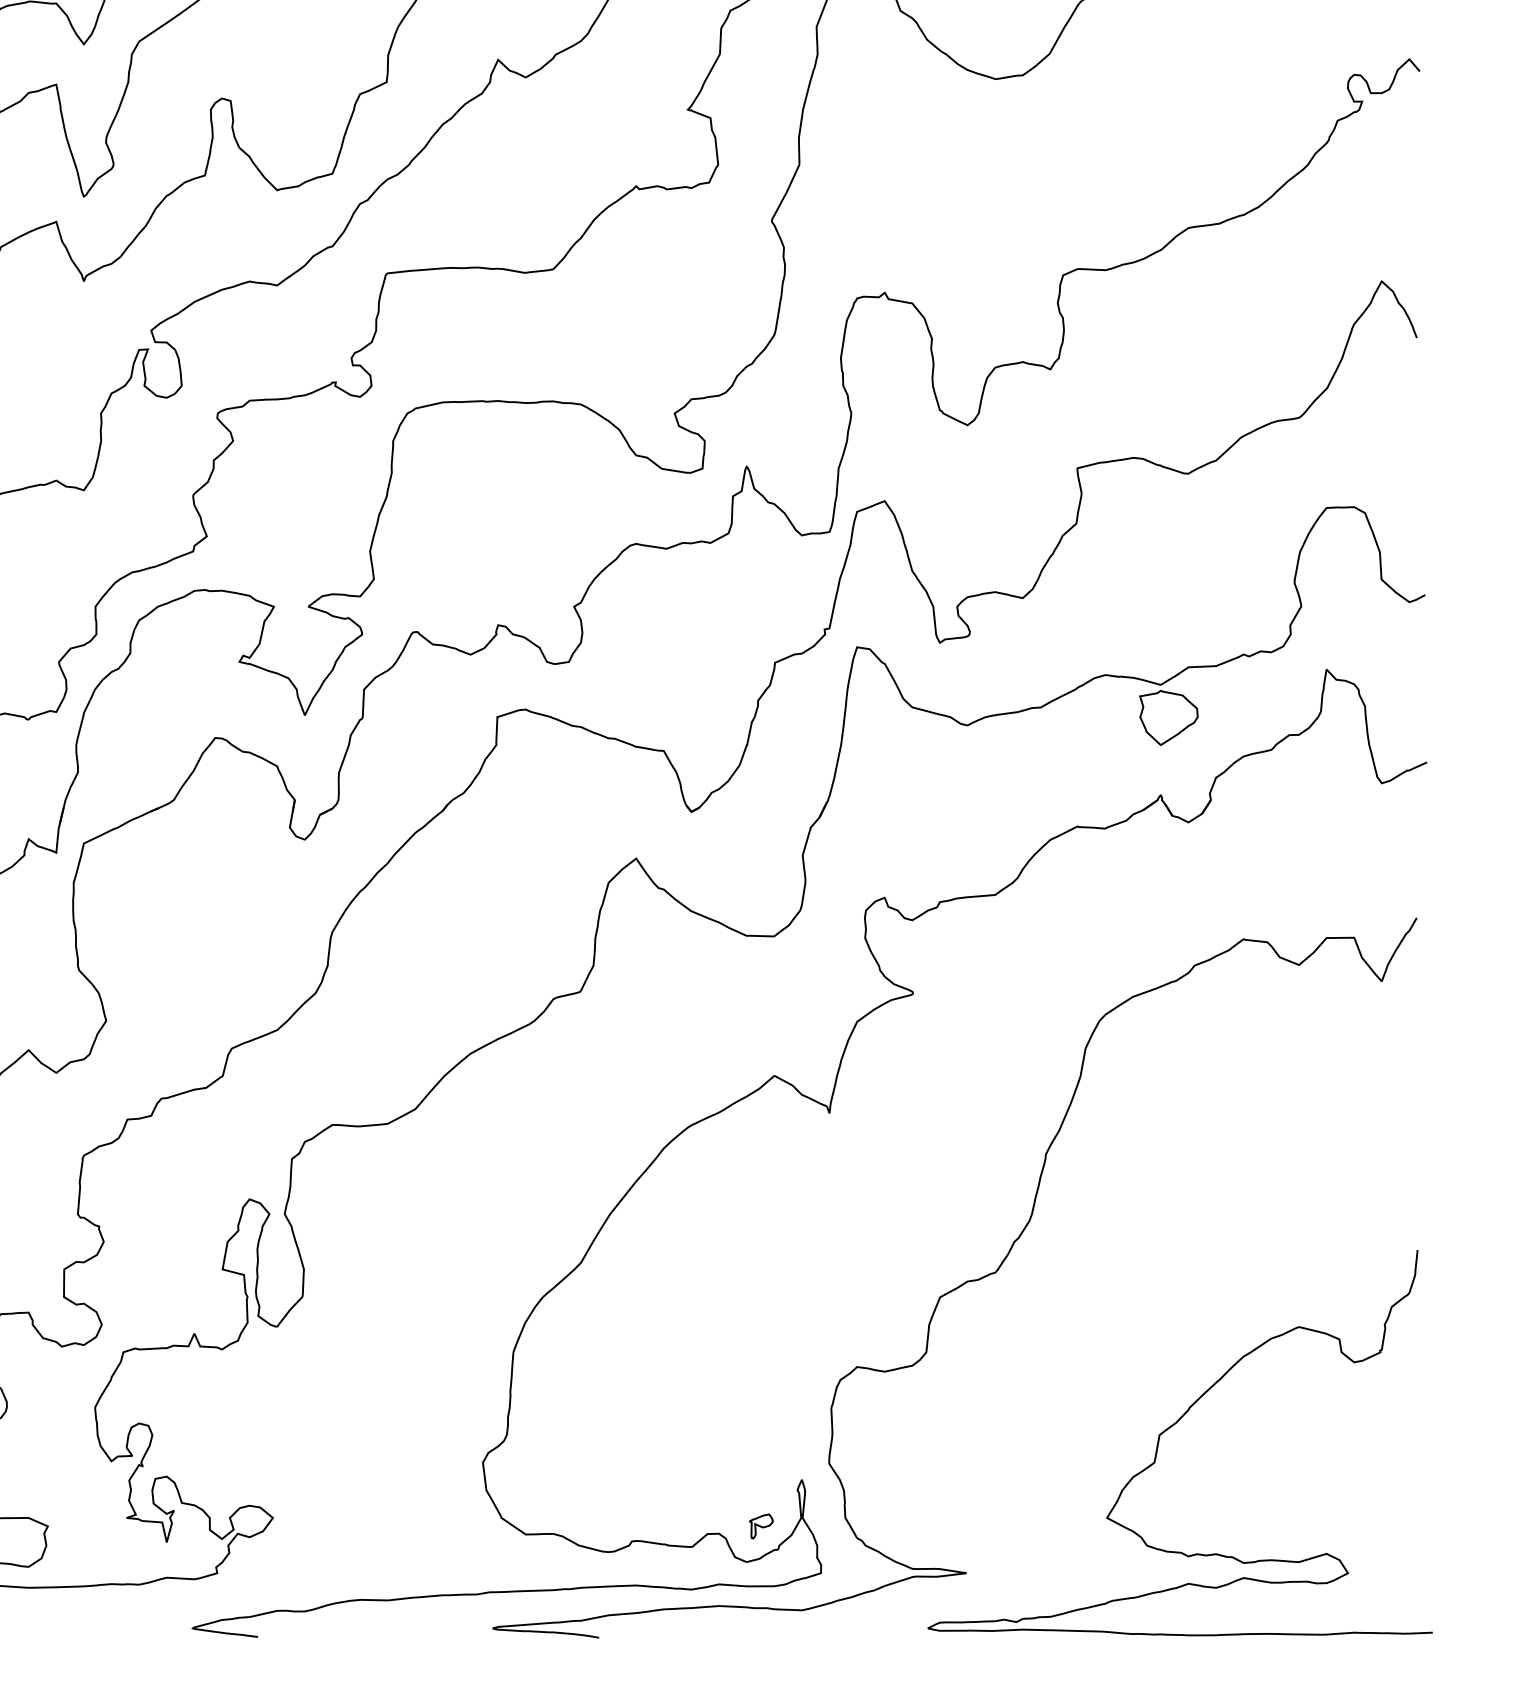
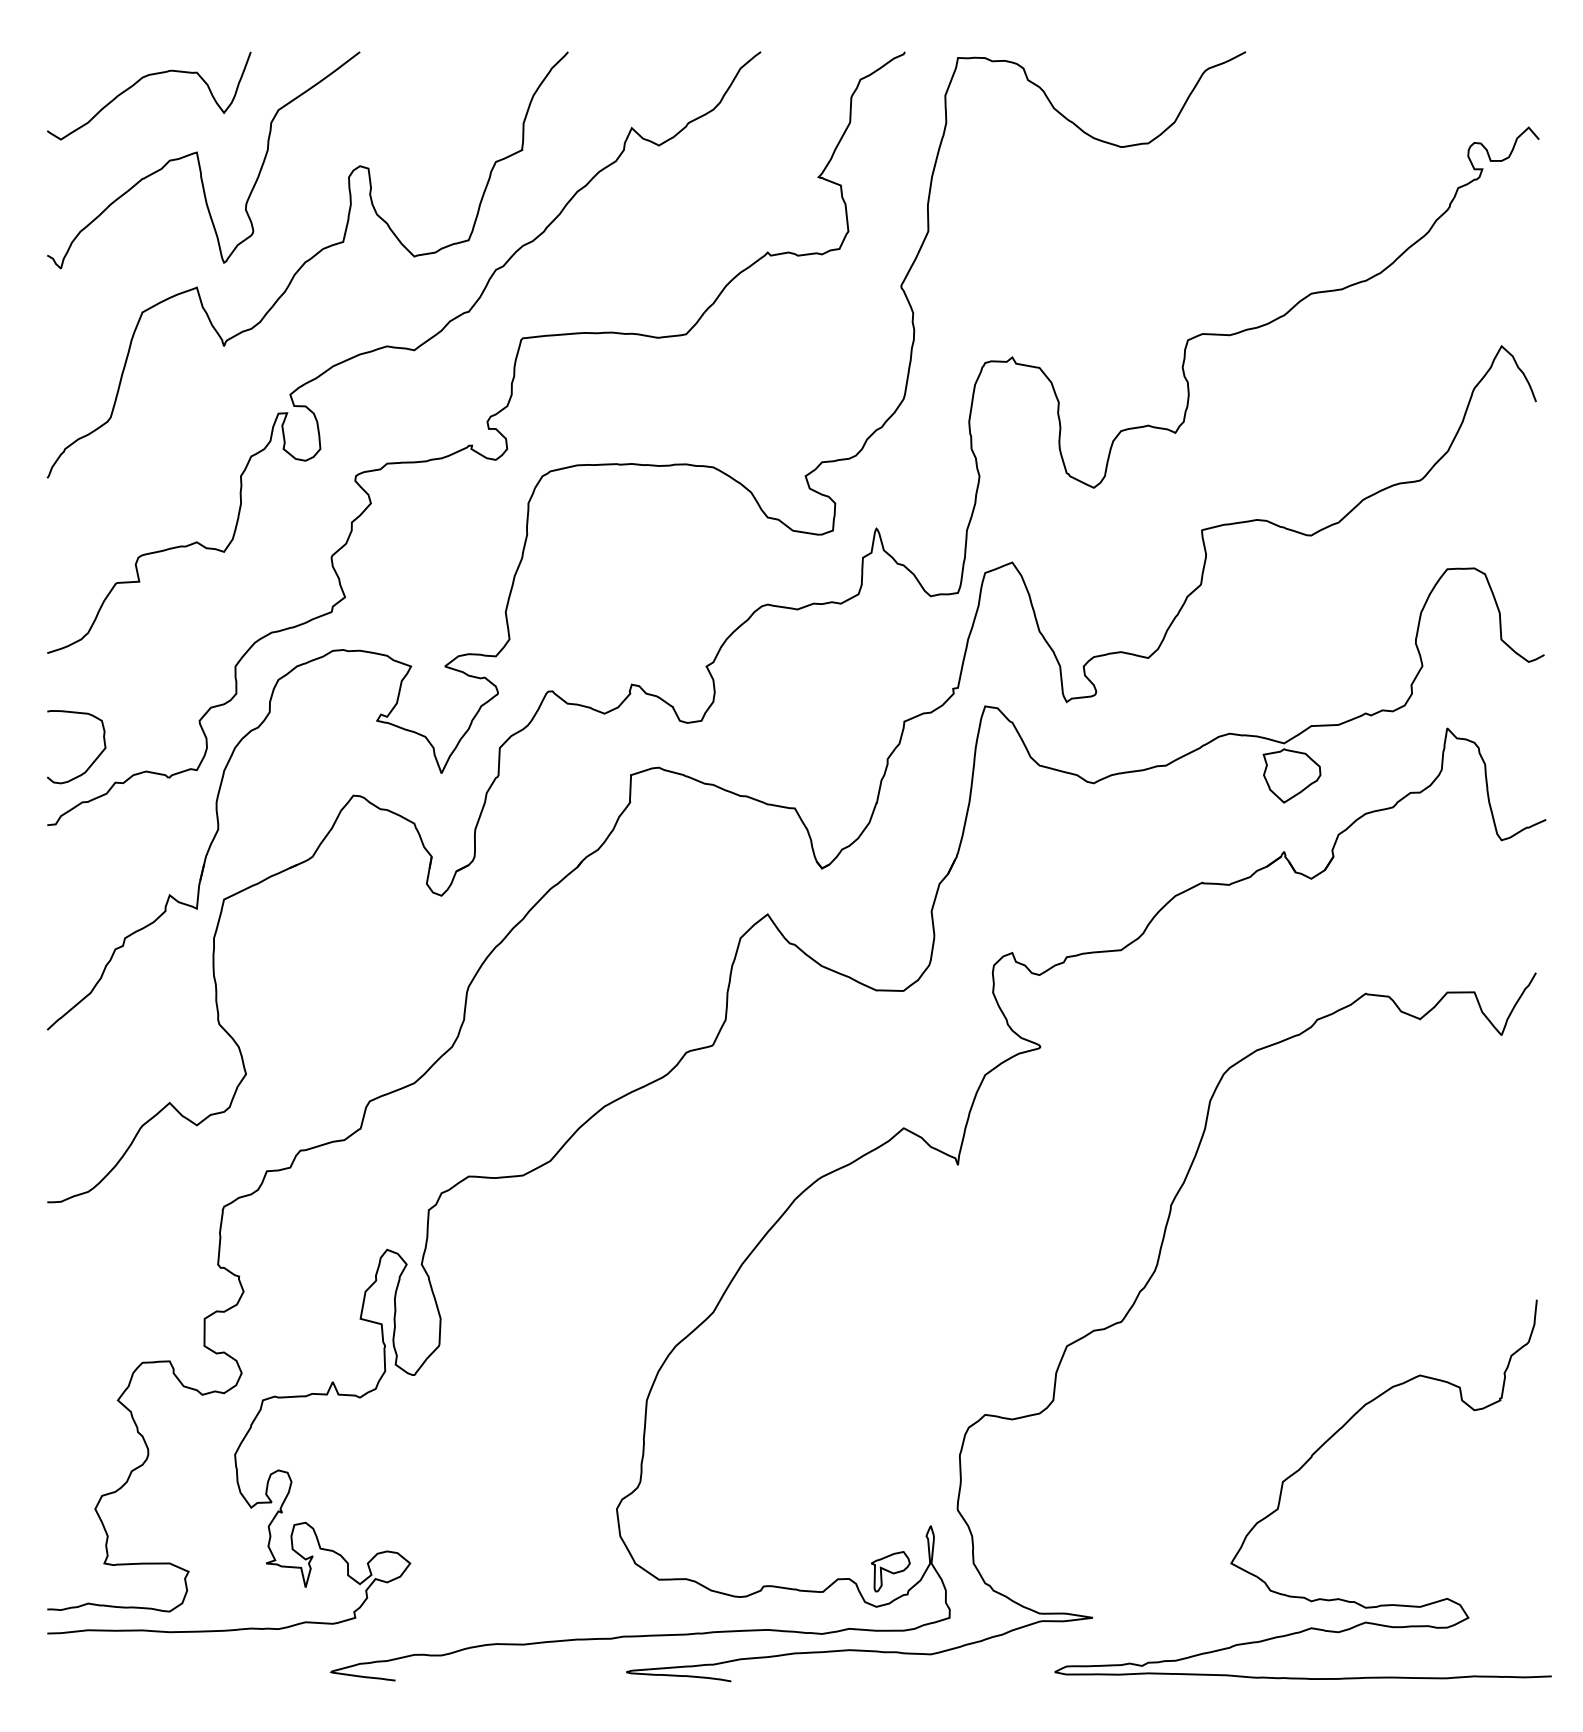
part: (760, 1526) -> (890, 1571), size x1.67

